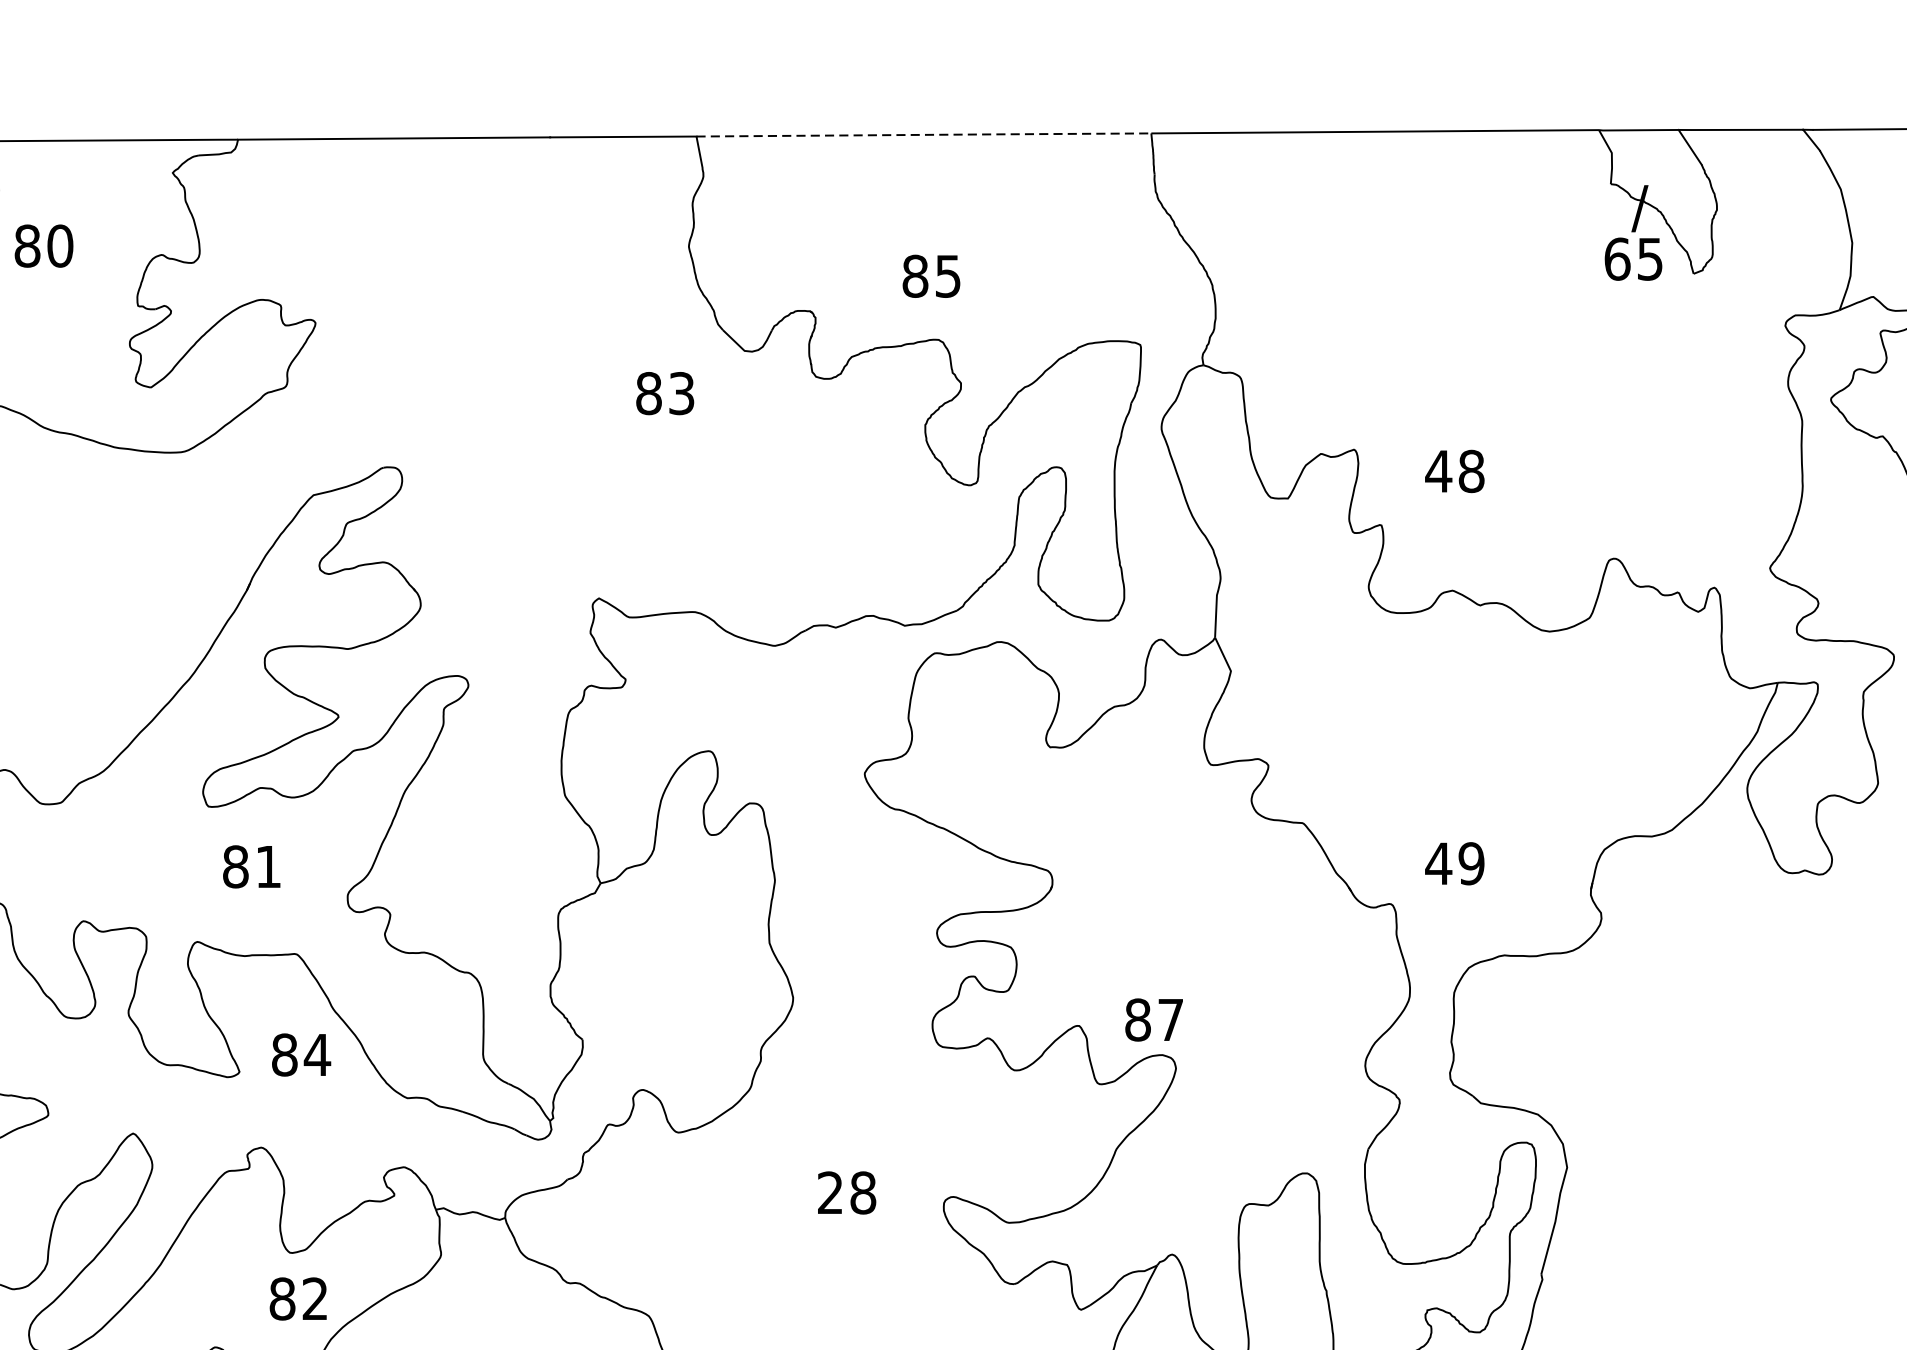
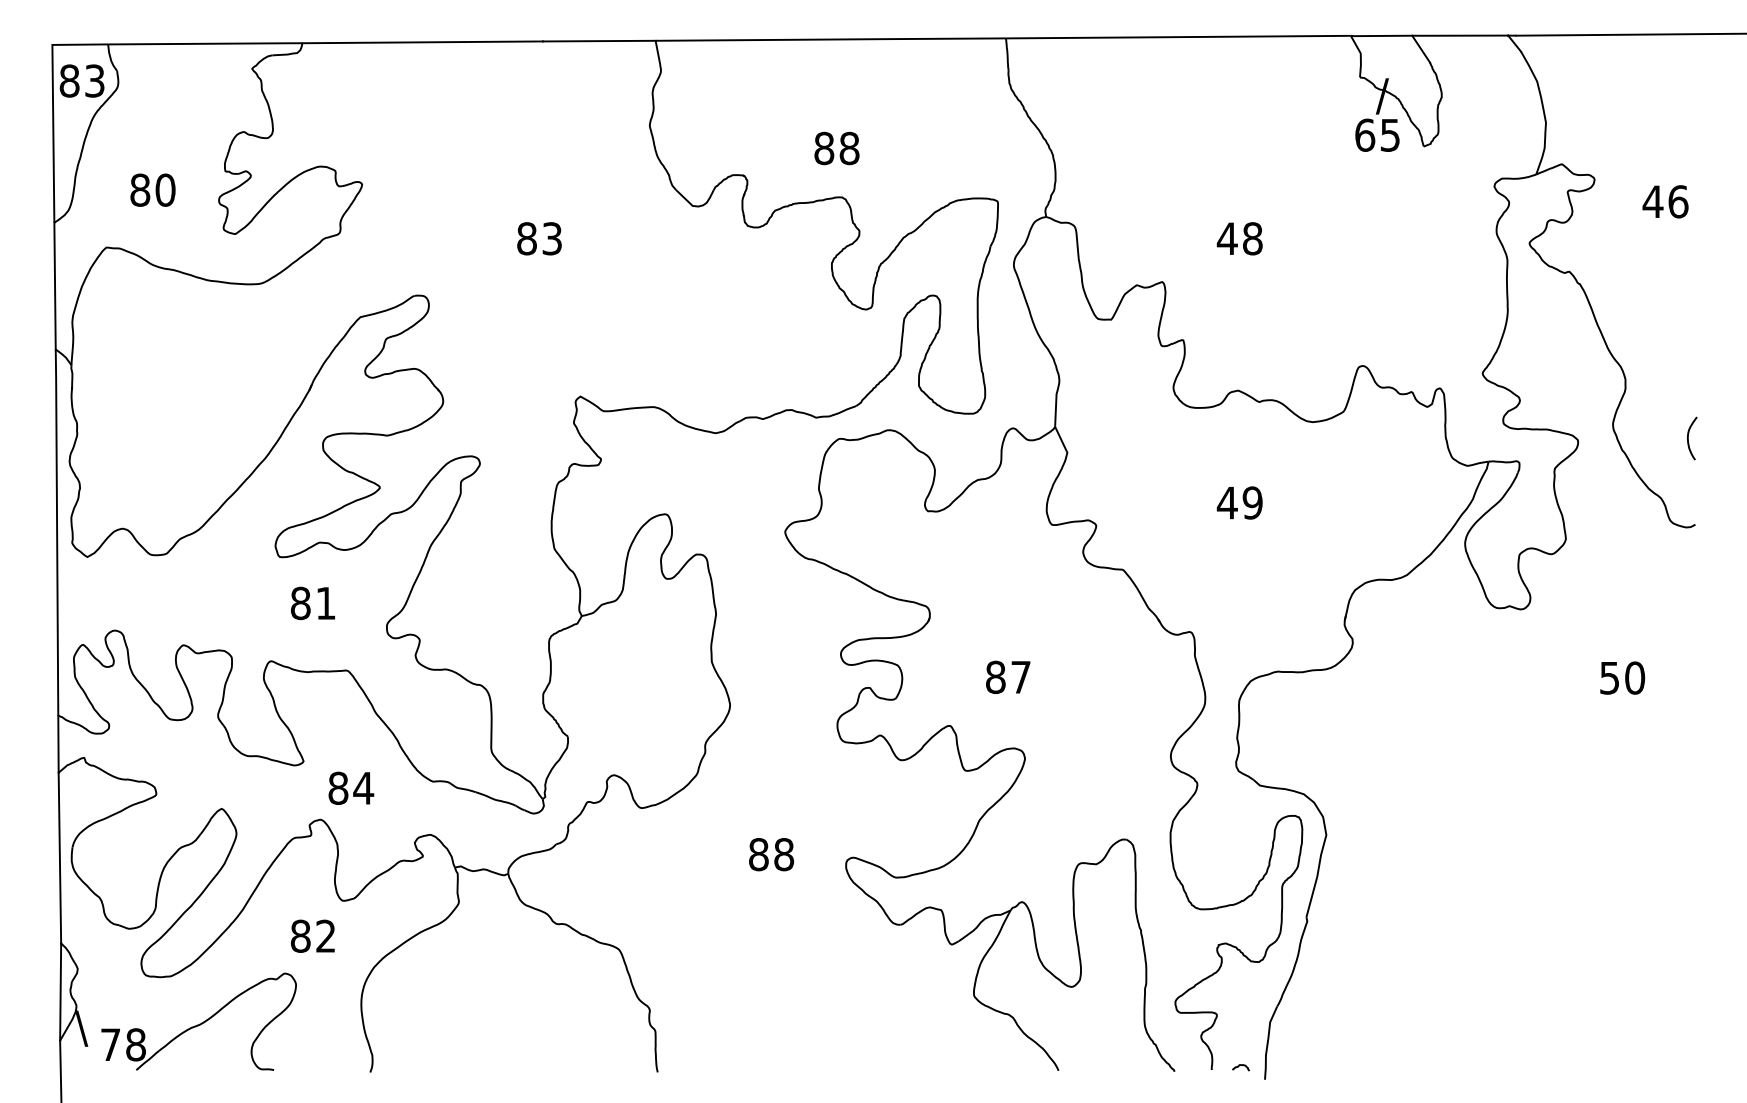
line: (924, 134) -> (831, 39), dashed -> solid
text: (43, 245) -> (152, 189), moved
text: (948, 276) -> (849, 148), 85 -> 88
text: (665, 393) -> (539, 238), moved
text: (1454, 471) -> (1239, 238), moved
text: (1454, 863) -> (1239, 502), moved
text: (1154, 1018) -> (1008, 676), moved
text: (301, 1053) -> (351, 787), moved
text: (830, 1192) -> (758, 854), 28 -> 88
text: (297, 1297) -> (312, 935), moved

